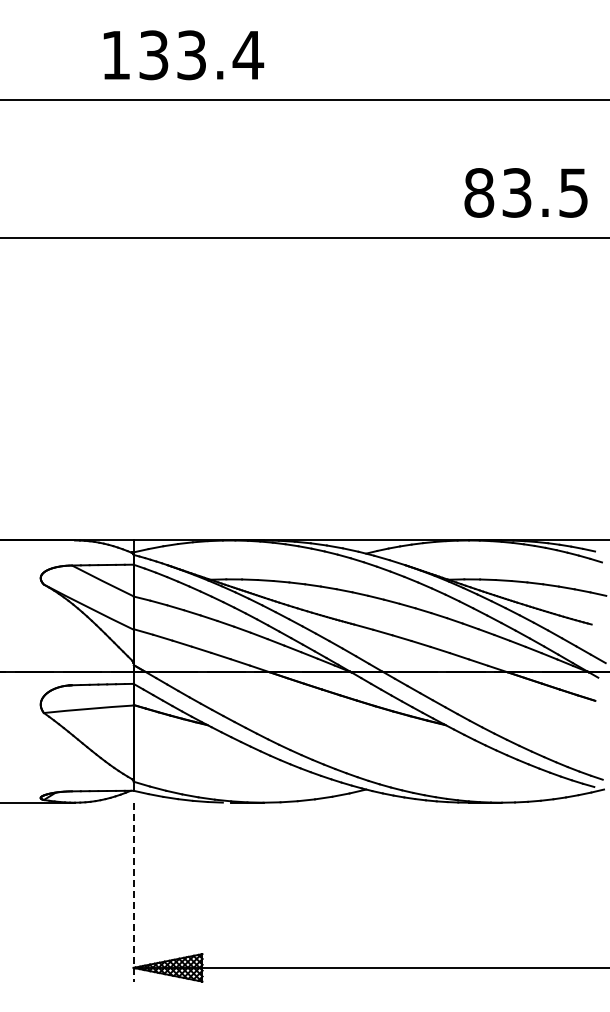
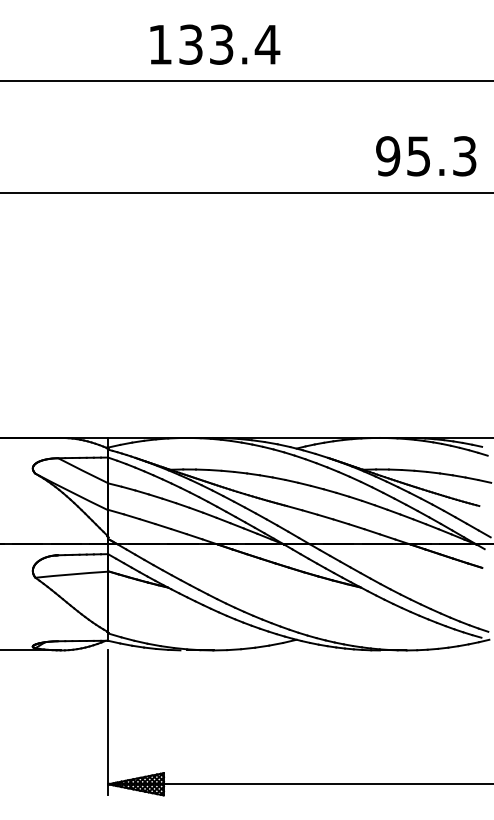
text: (183, 55) -> (214, 44), moved
text: (525, 192) -> (425, 155), 83.5 -> 95.3
line: (133, 892) -> (108, 723), dashed -> solid

